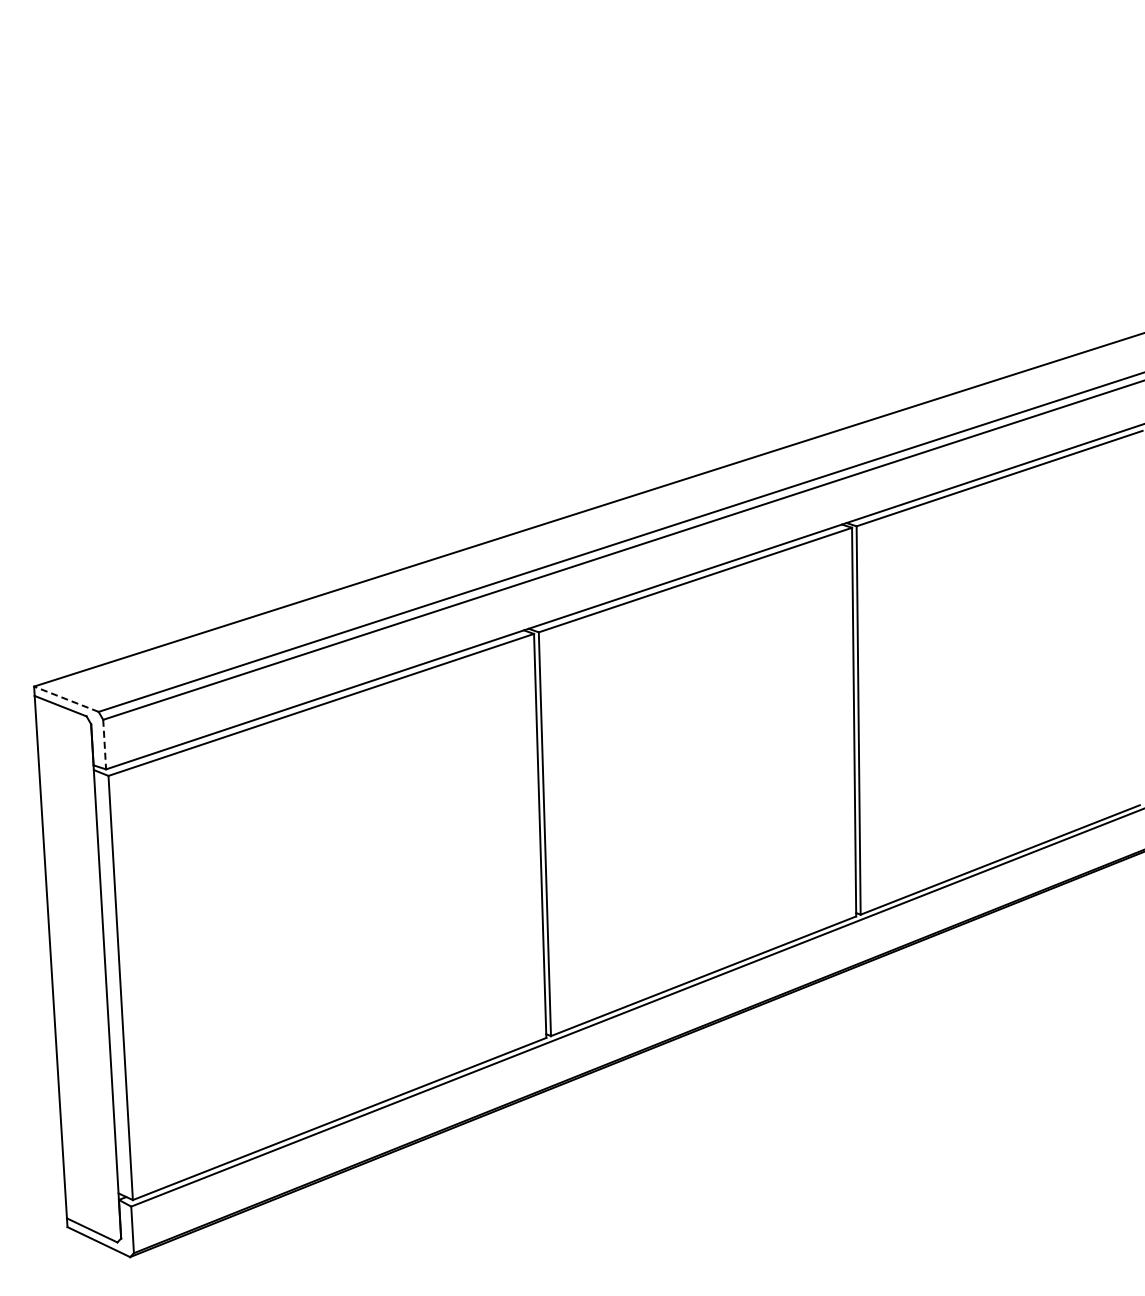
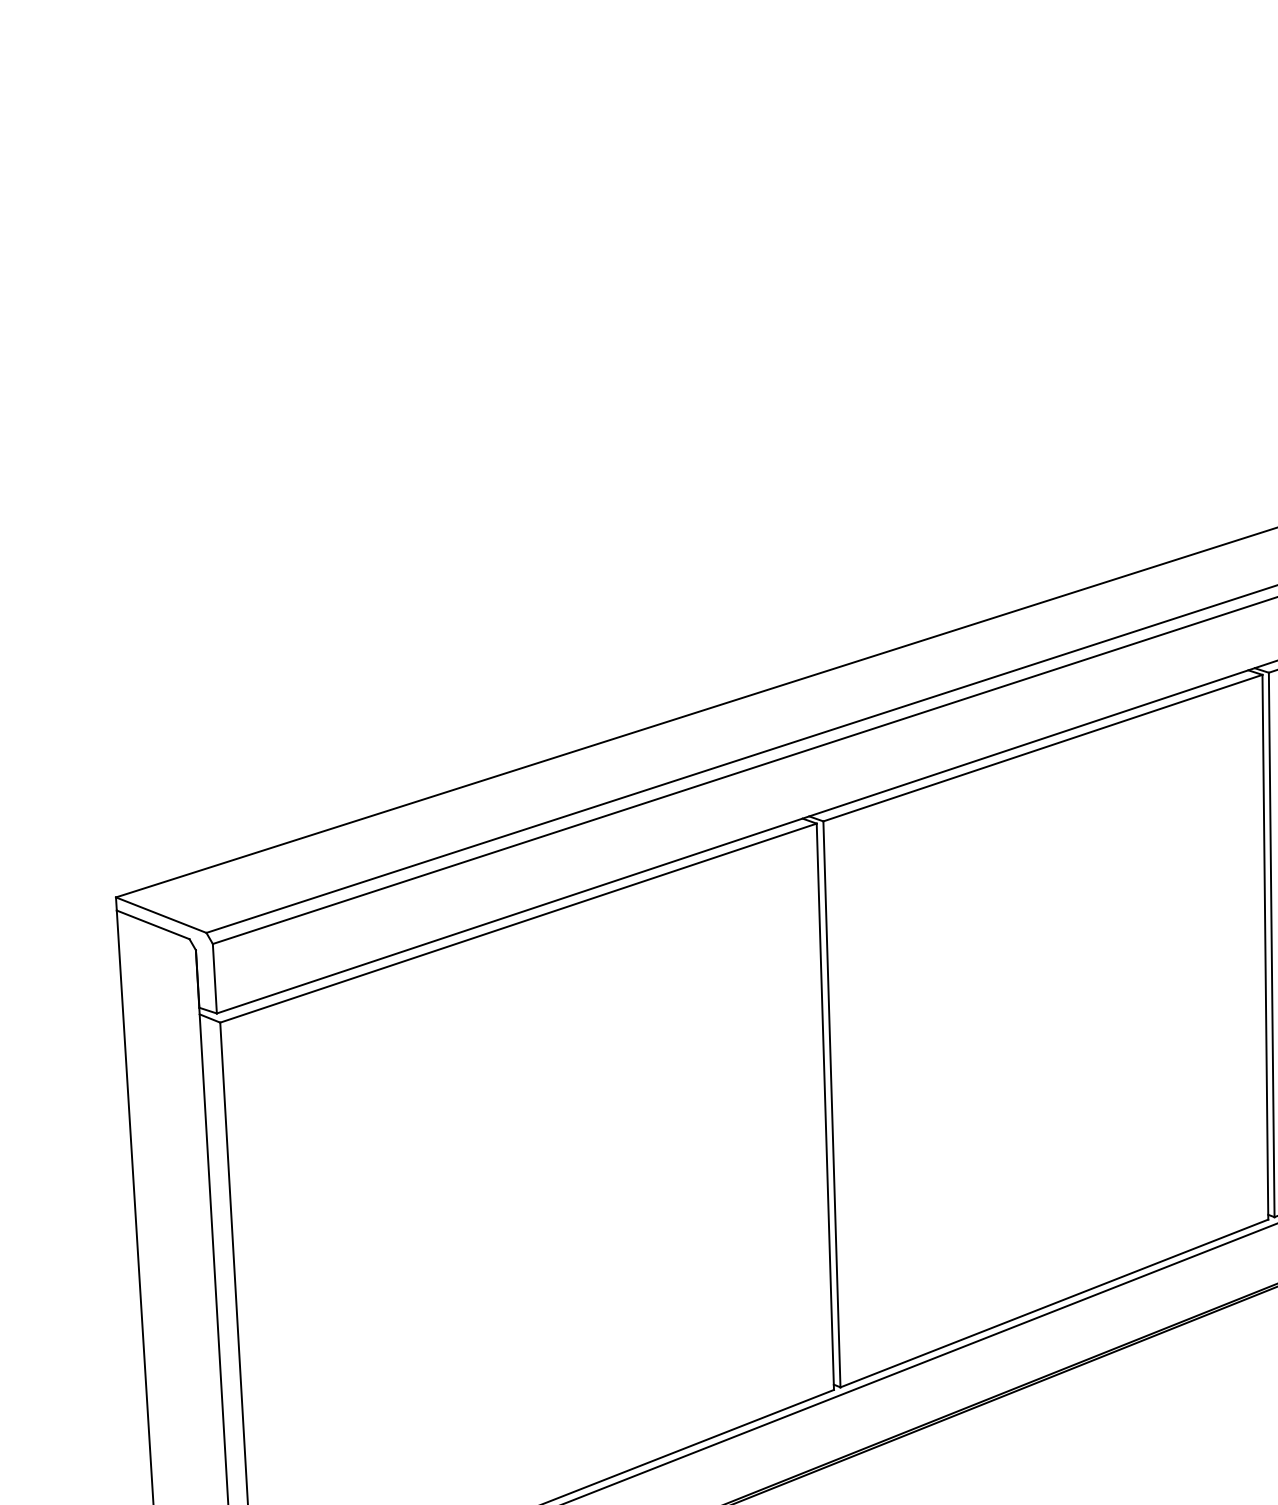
line: (66, 699) -> (161, 915), dashed -> solid
line: (104, 744) -> (214, 978), dashed -> solid

